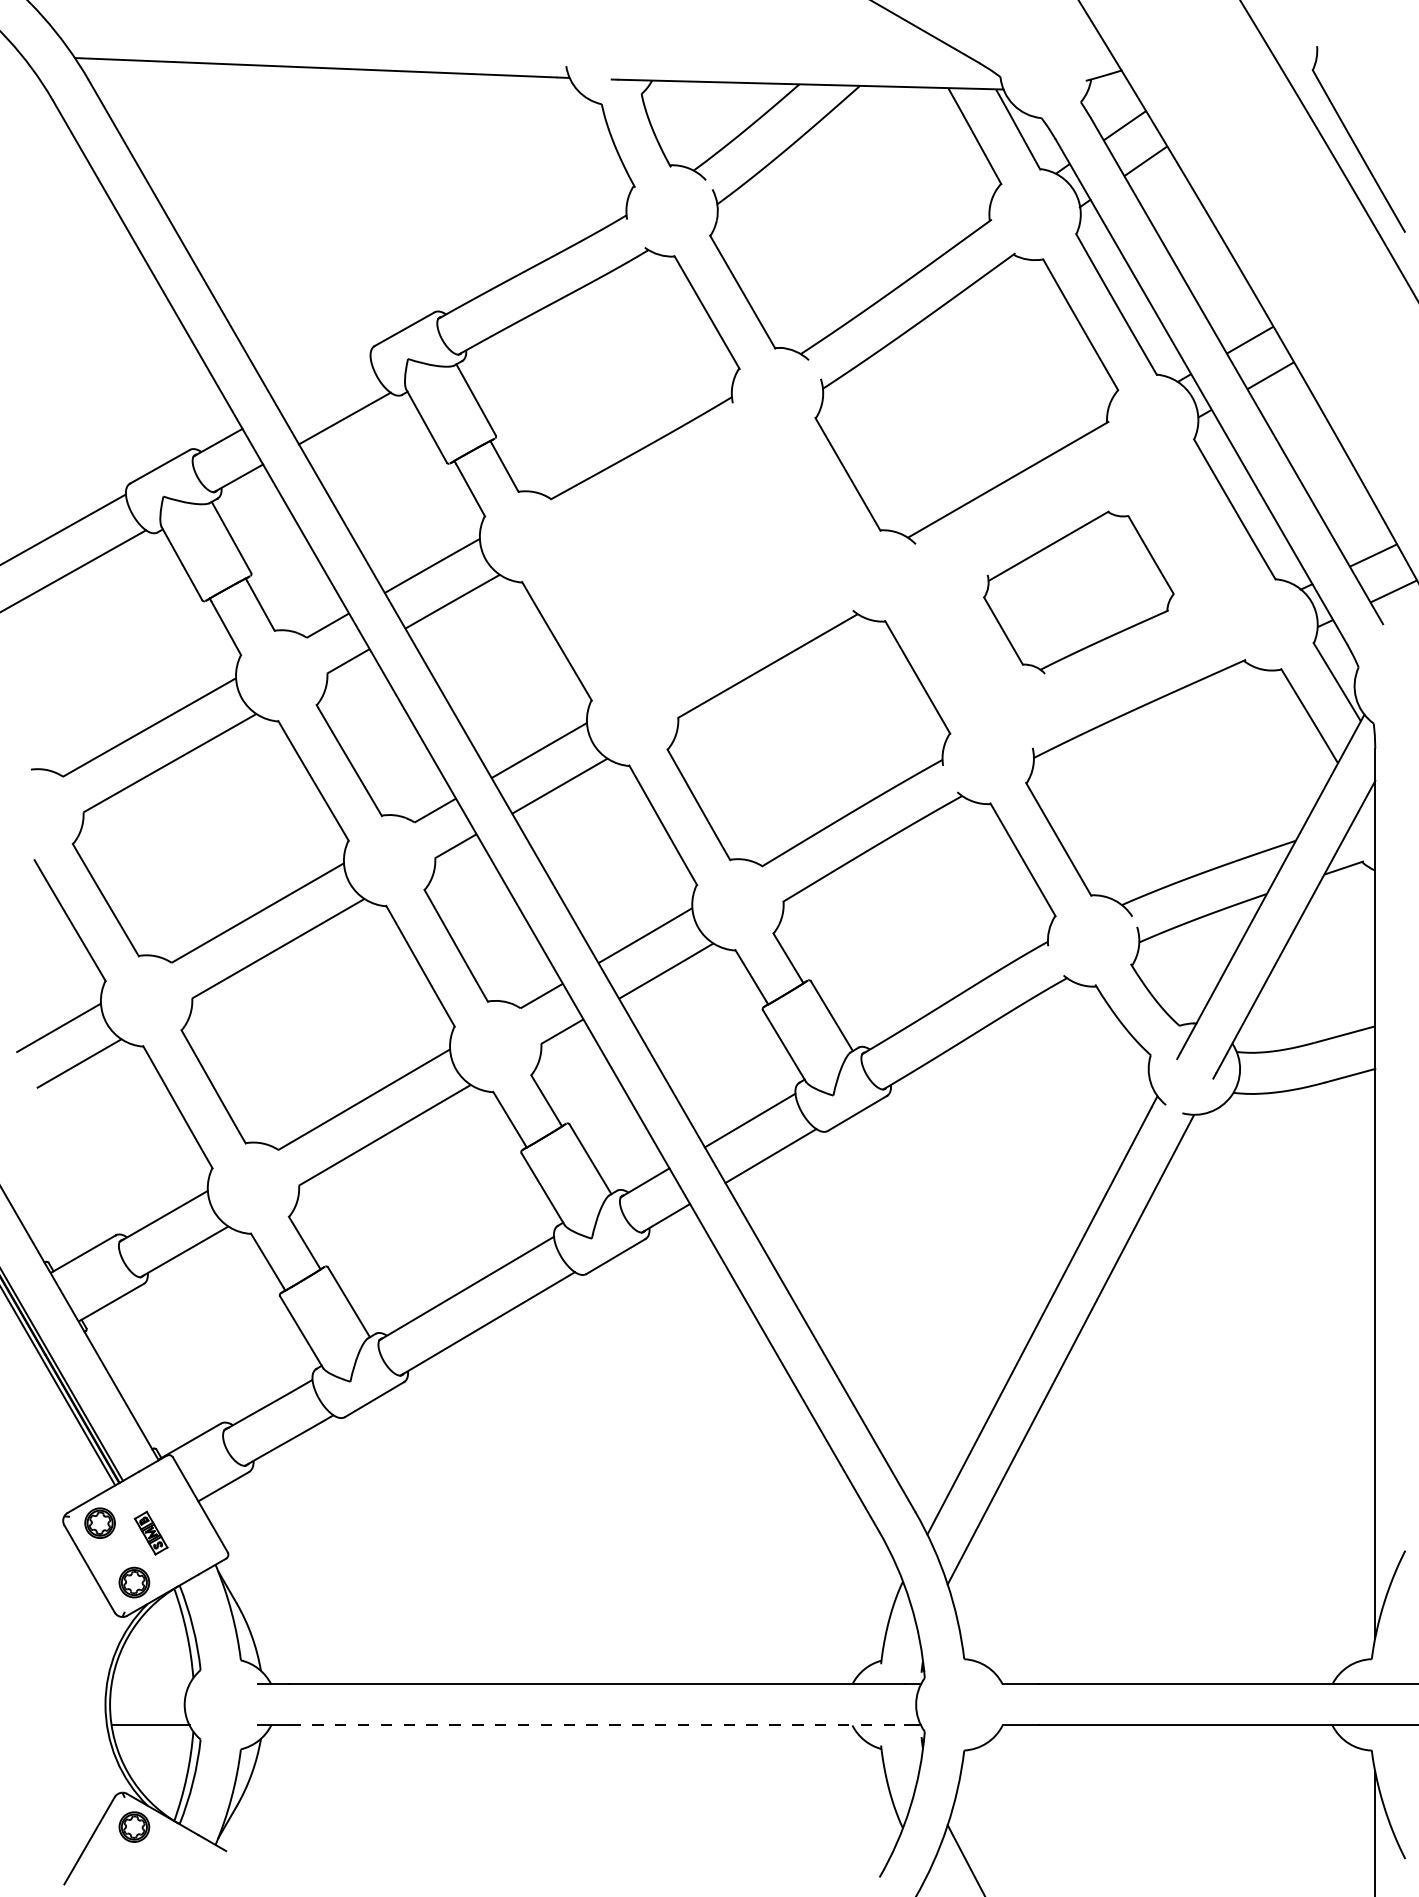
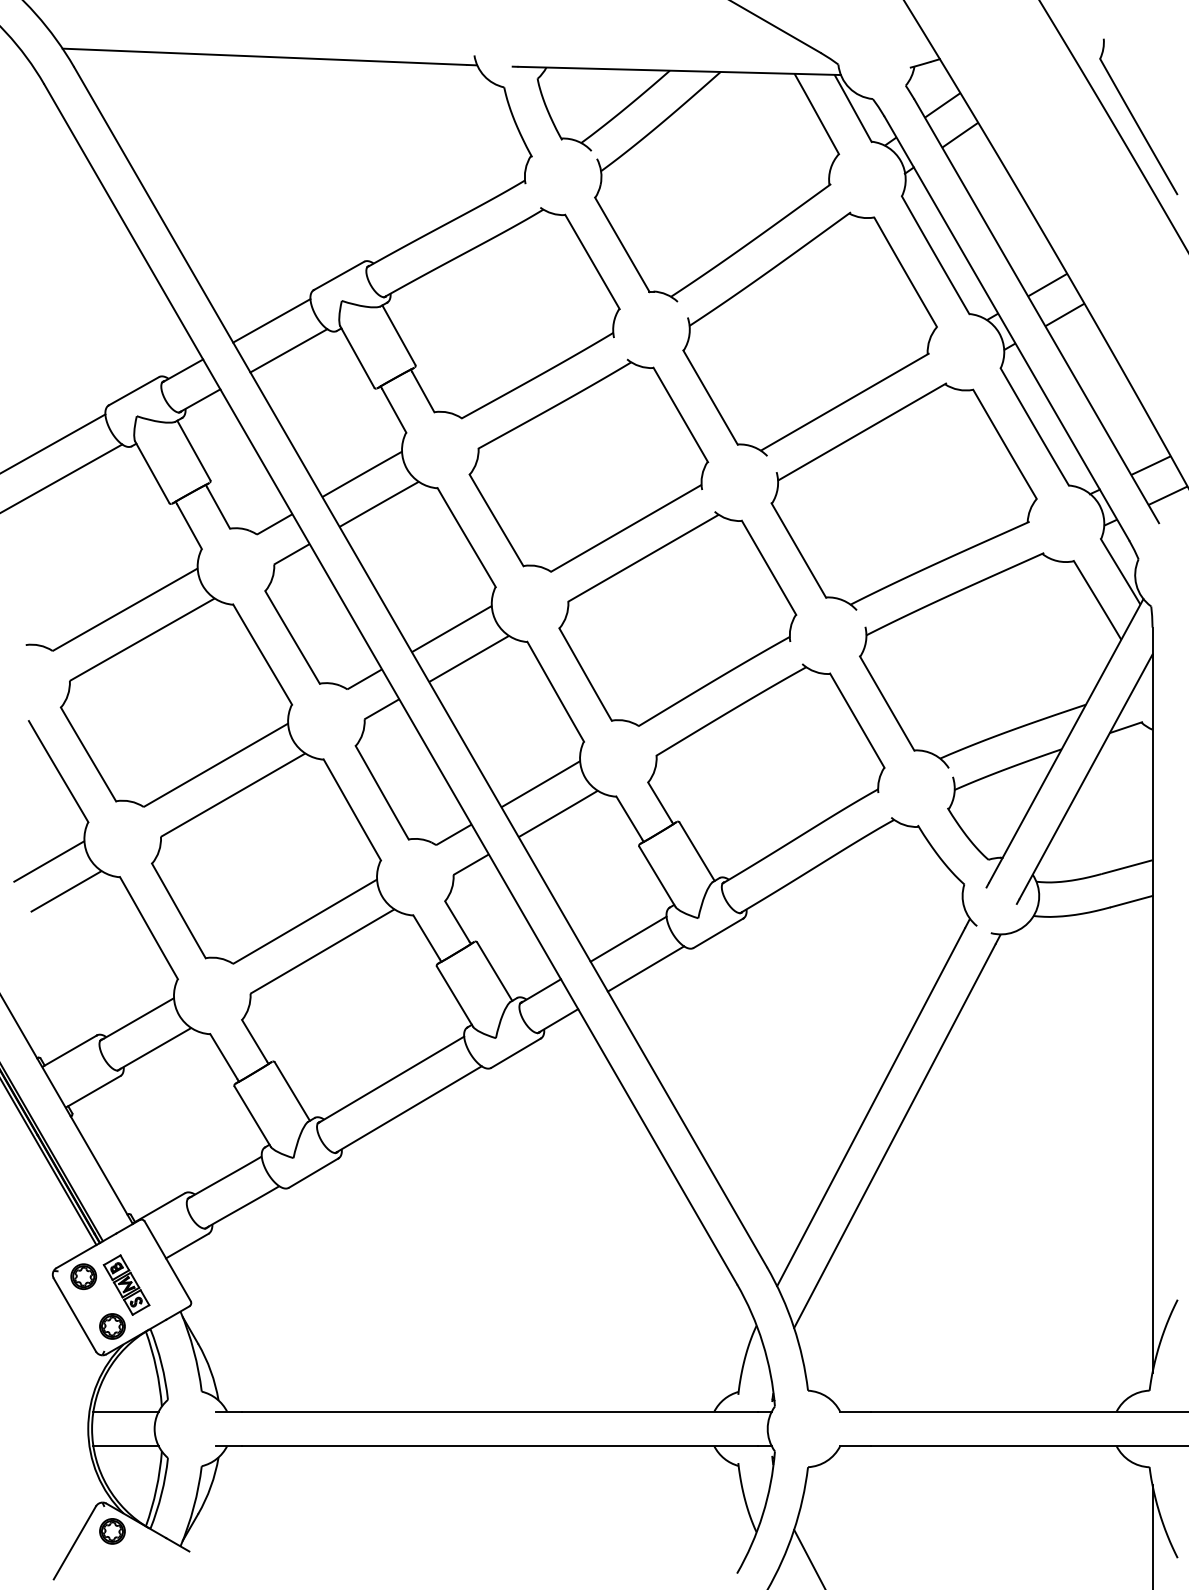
line: (324, 382) -> (271, 320), added
part: (702, 555) -> (588, 465), added
part: (1078, 592) -> (903, 496), size x1.67
part: (151, 1532) -> (126, 1284), size x1.67
line: (149, 1684) -> (125, 1411), added
line: (597, 1725) -> (500, 1446), dashed -> solid

